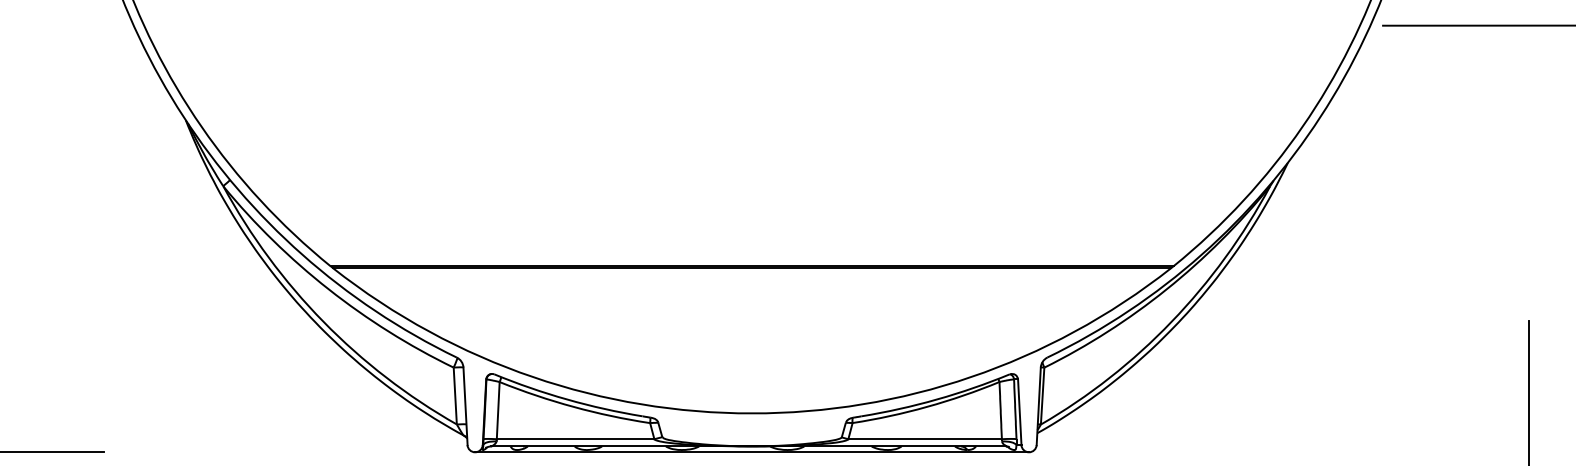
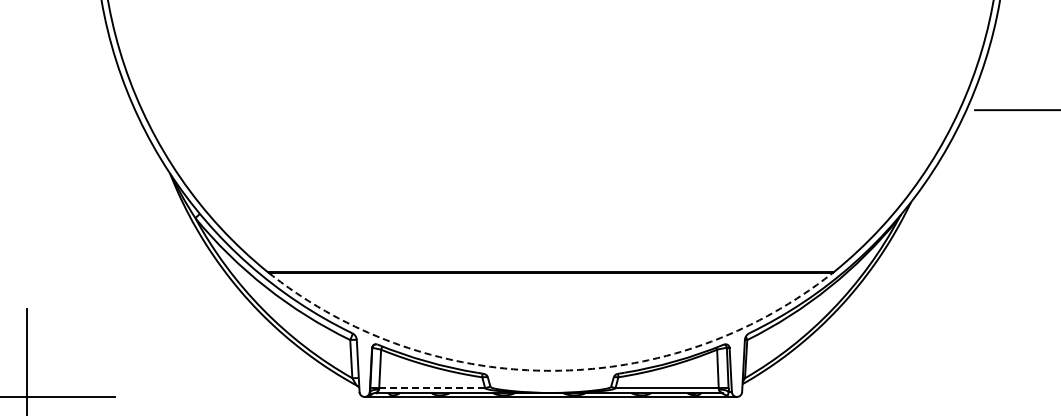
arc: (751, 412) -> (550, 370), solid -> dashed
line: (576, 439) -> (432, 388), solid -> dashed

